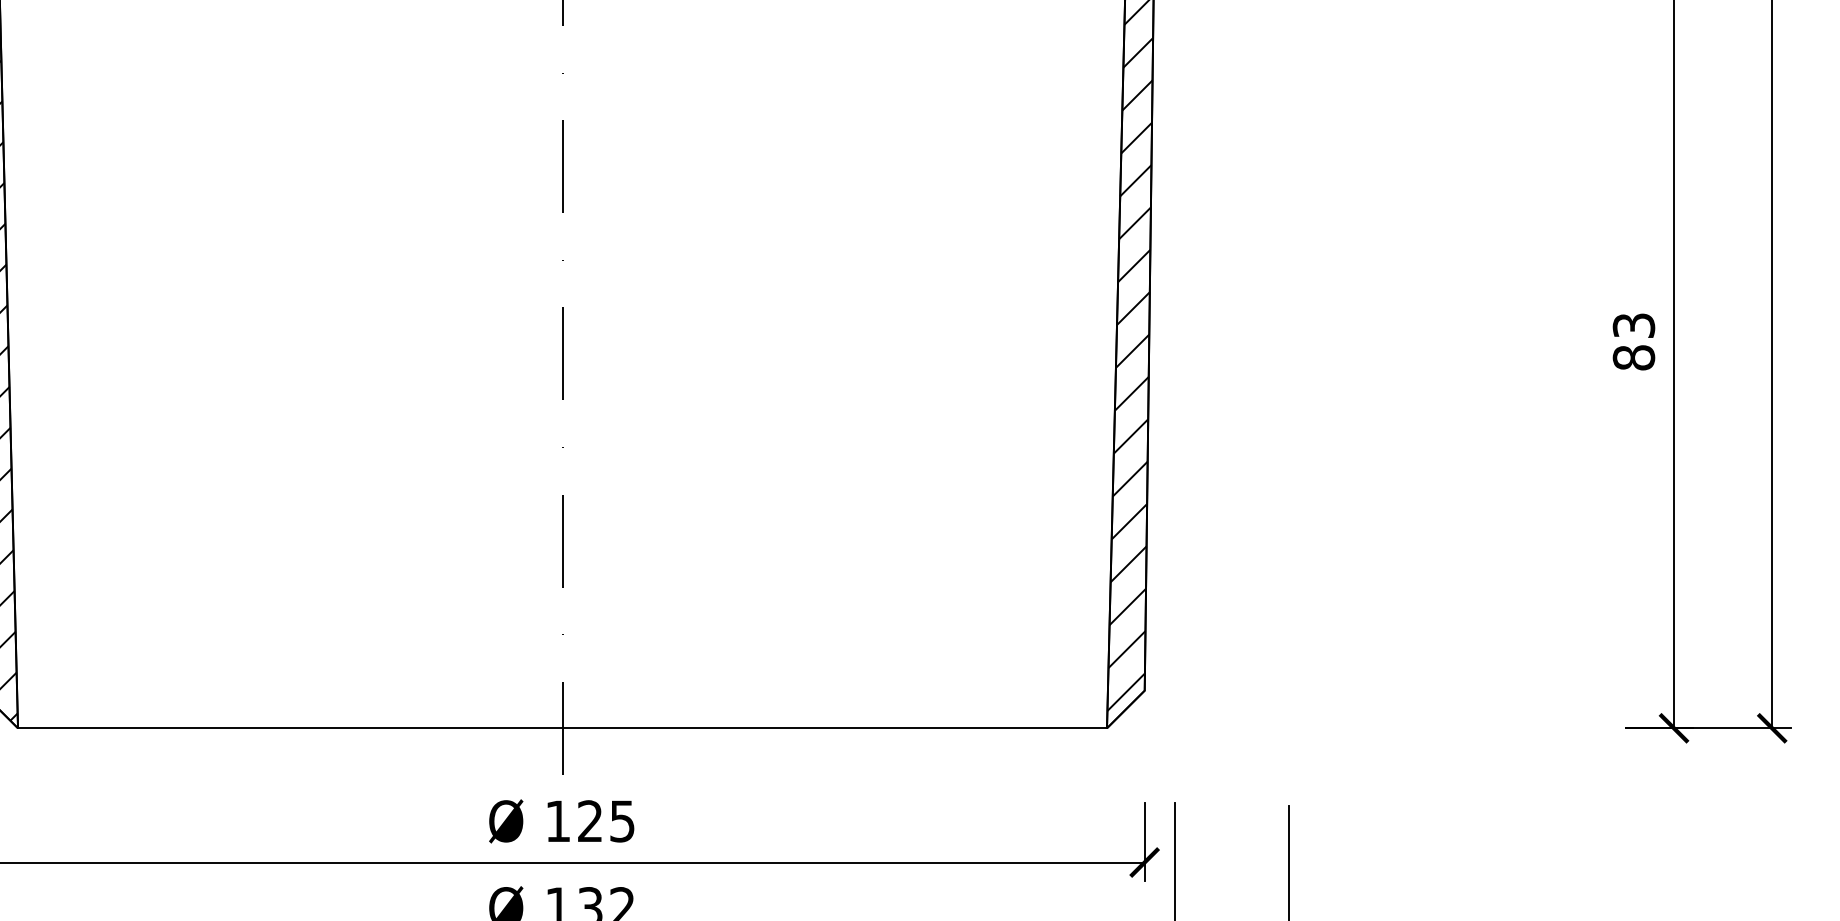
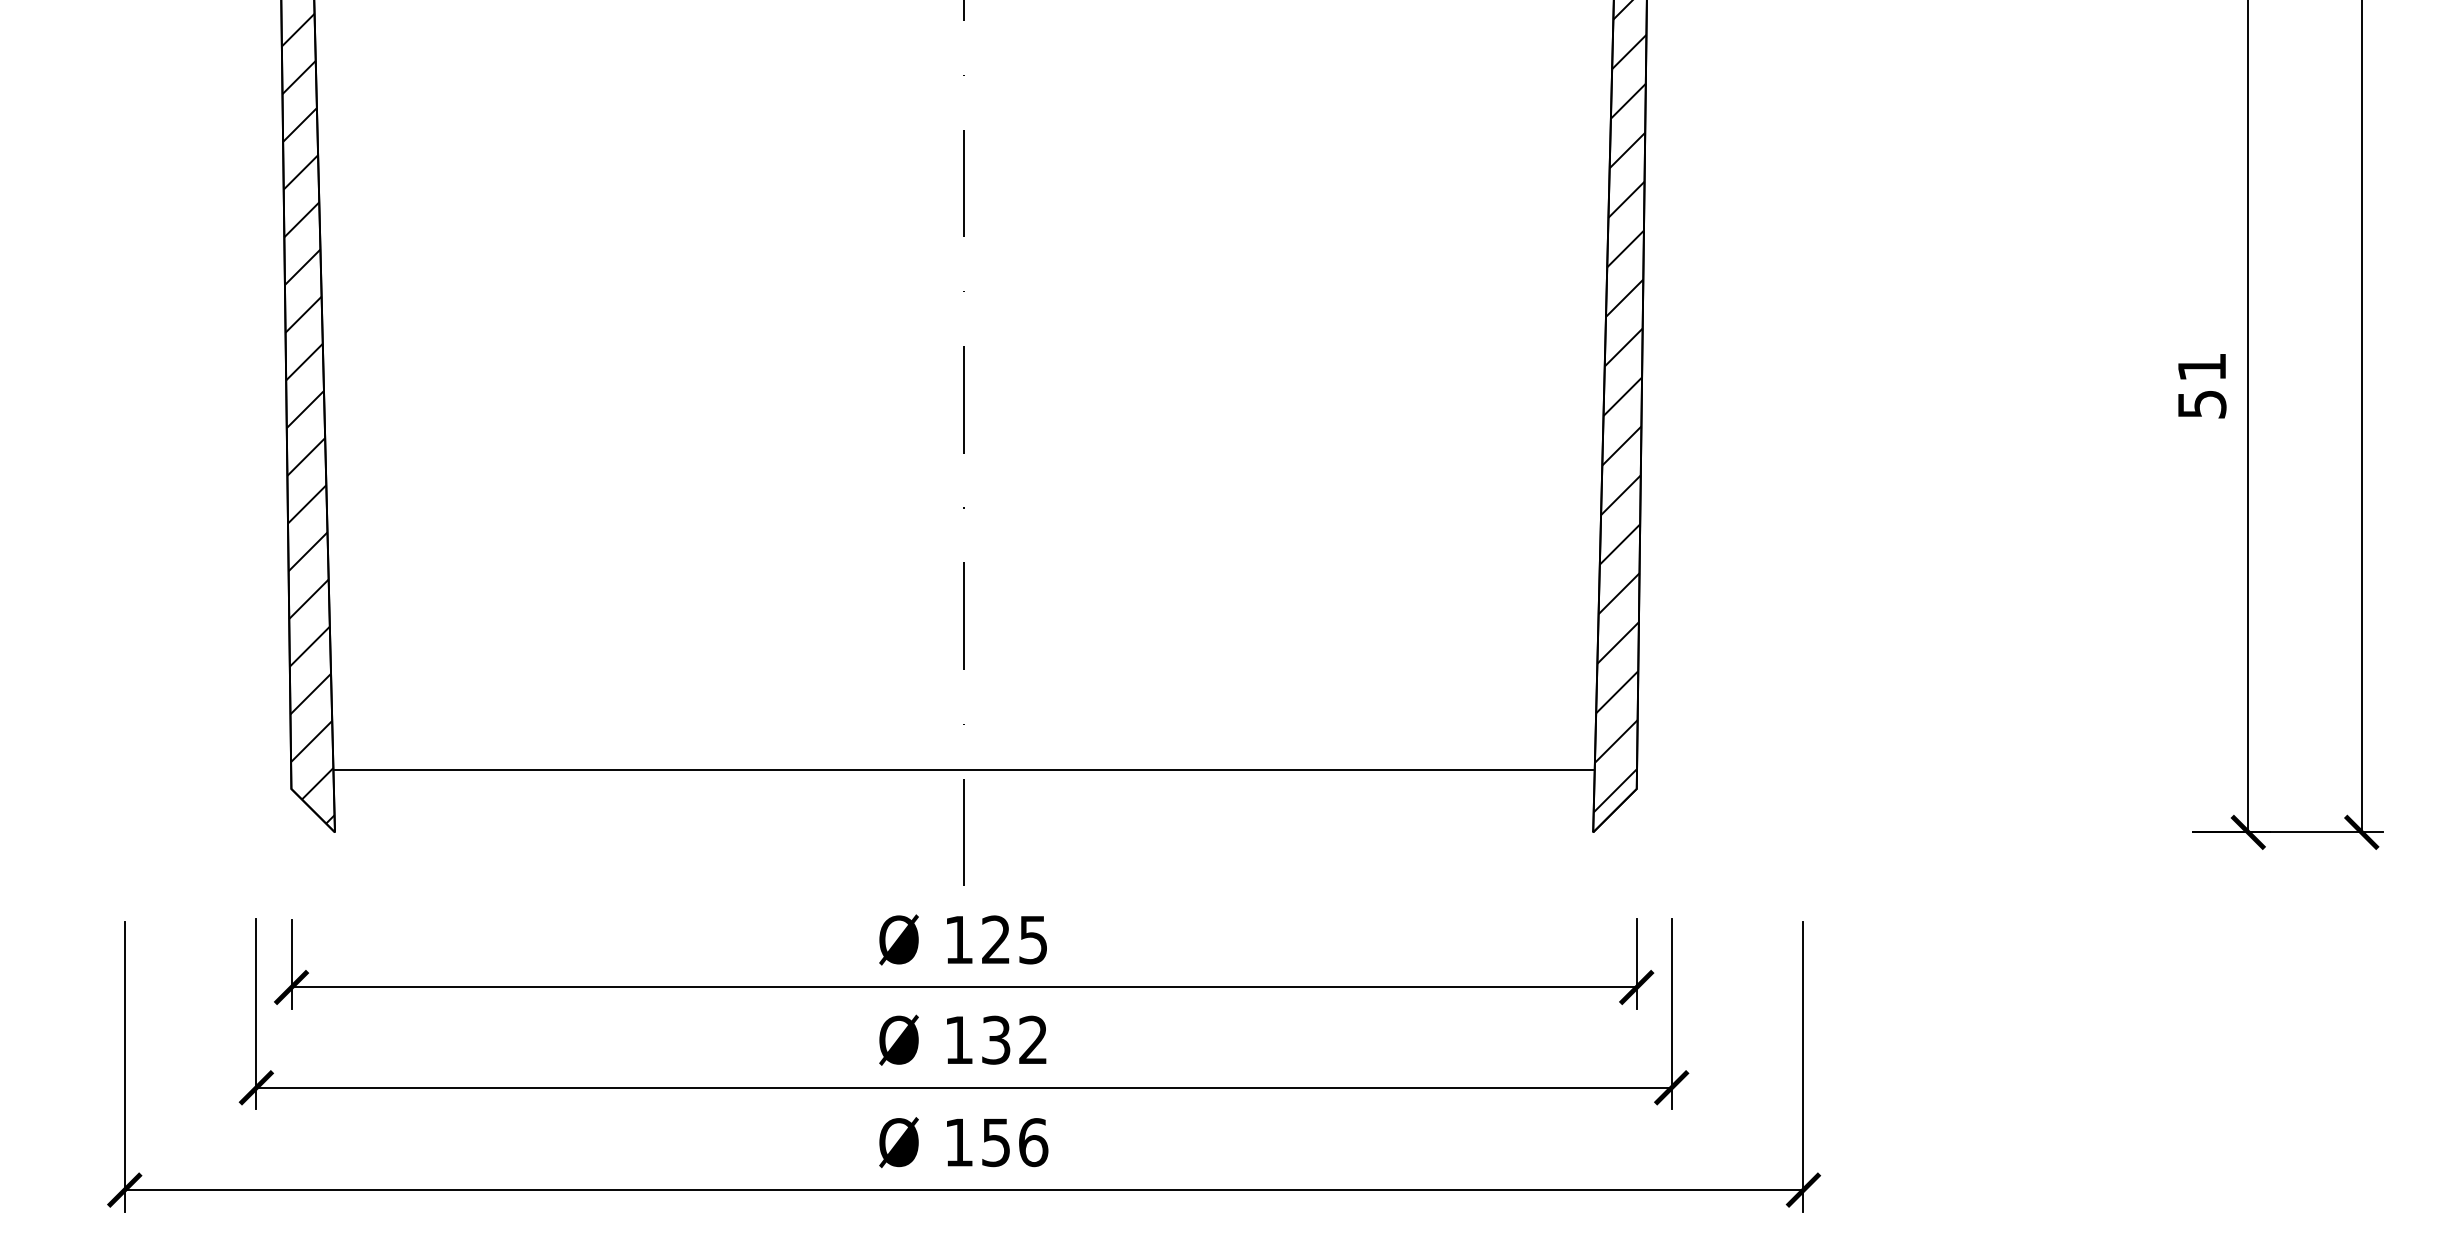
text: (1633, 341) -> (2201, 385), 83 -> 51
line: (562, 728) -> (964, 770), moved

